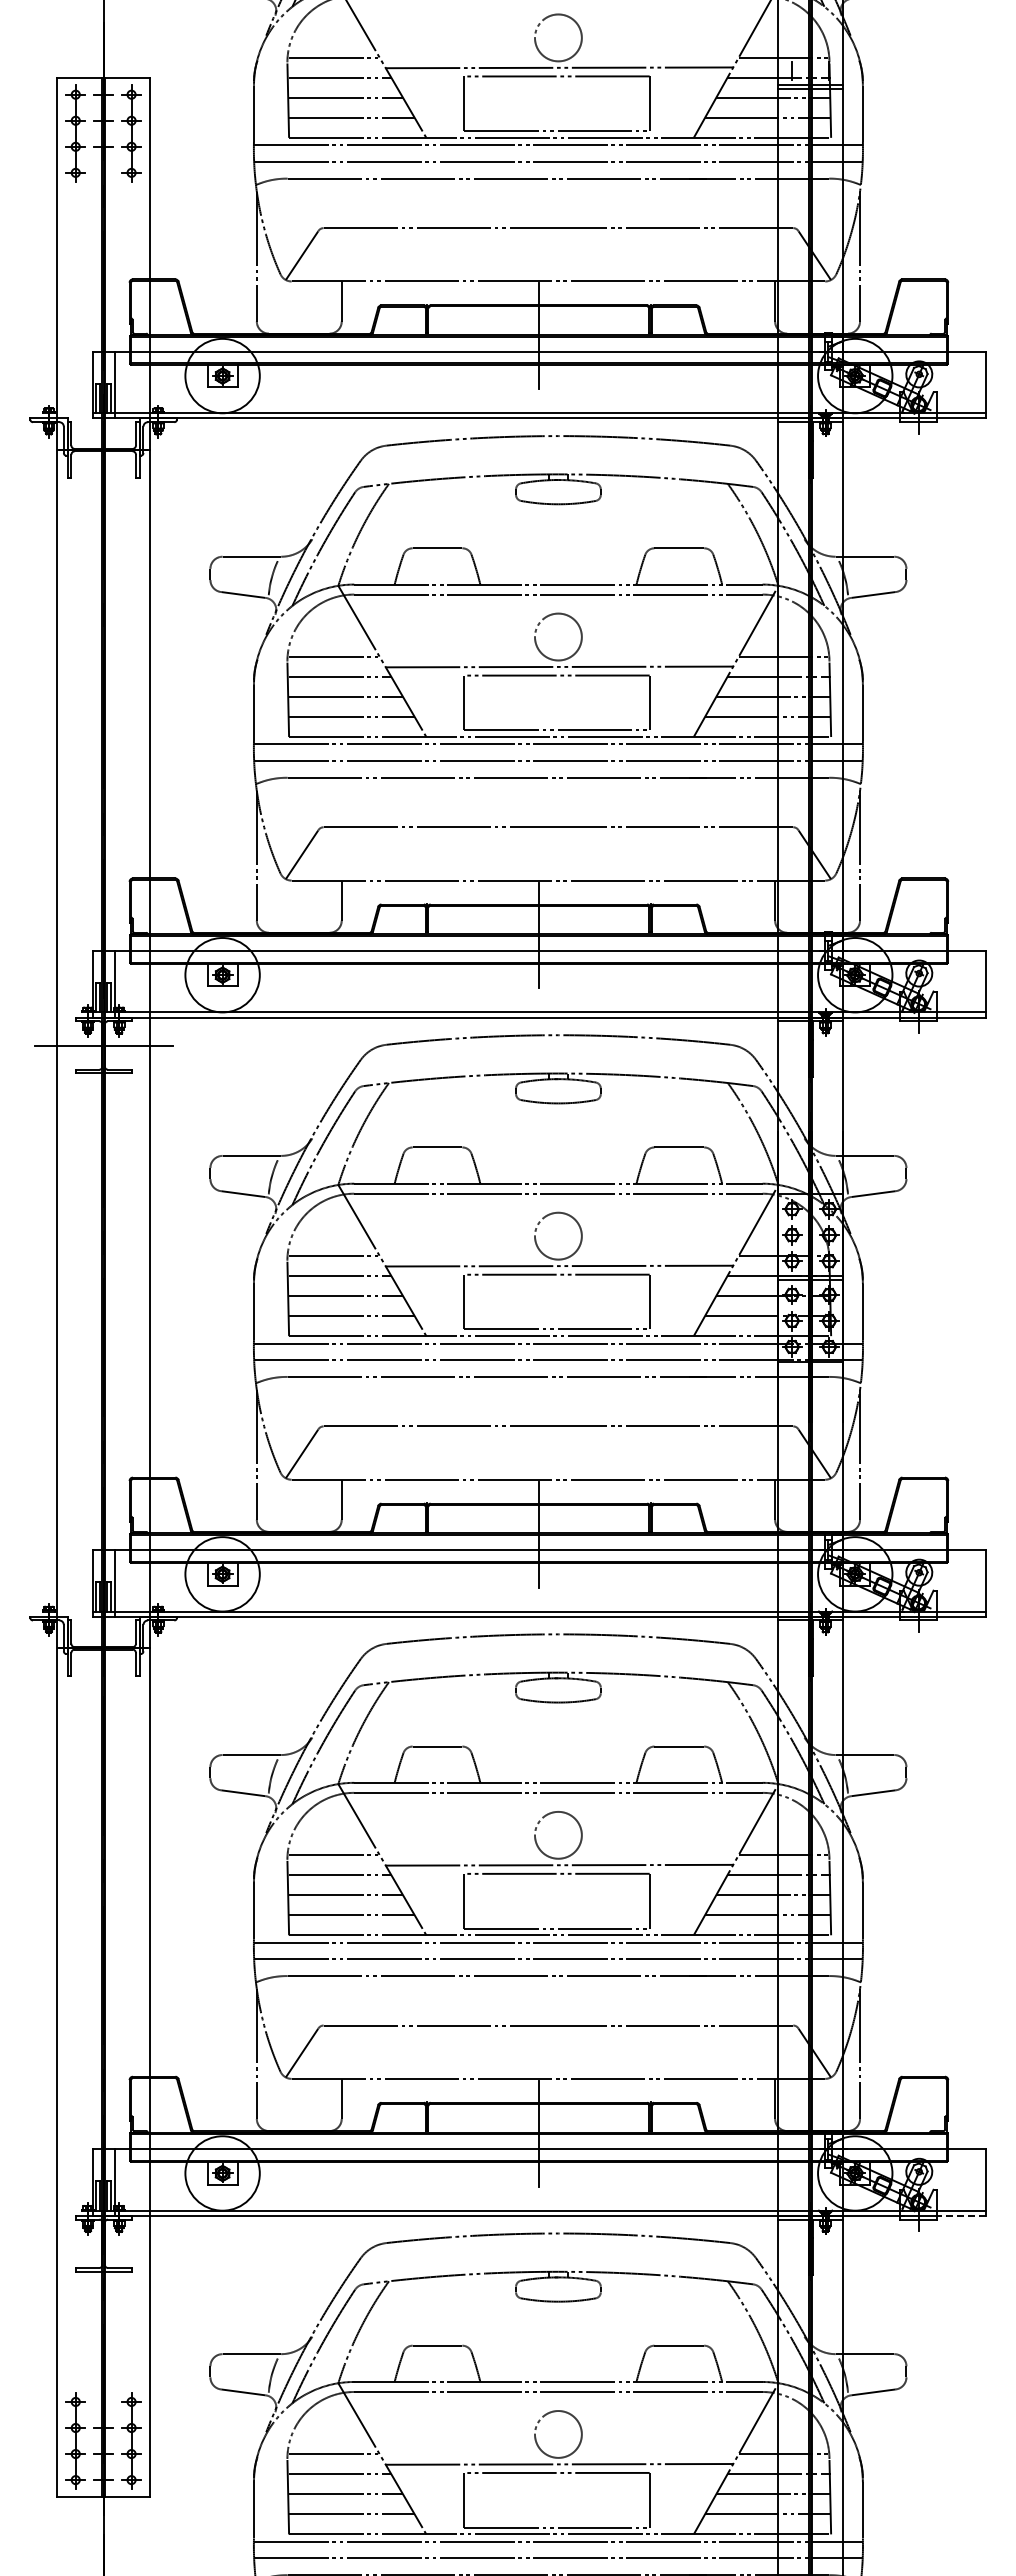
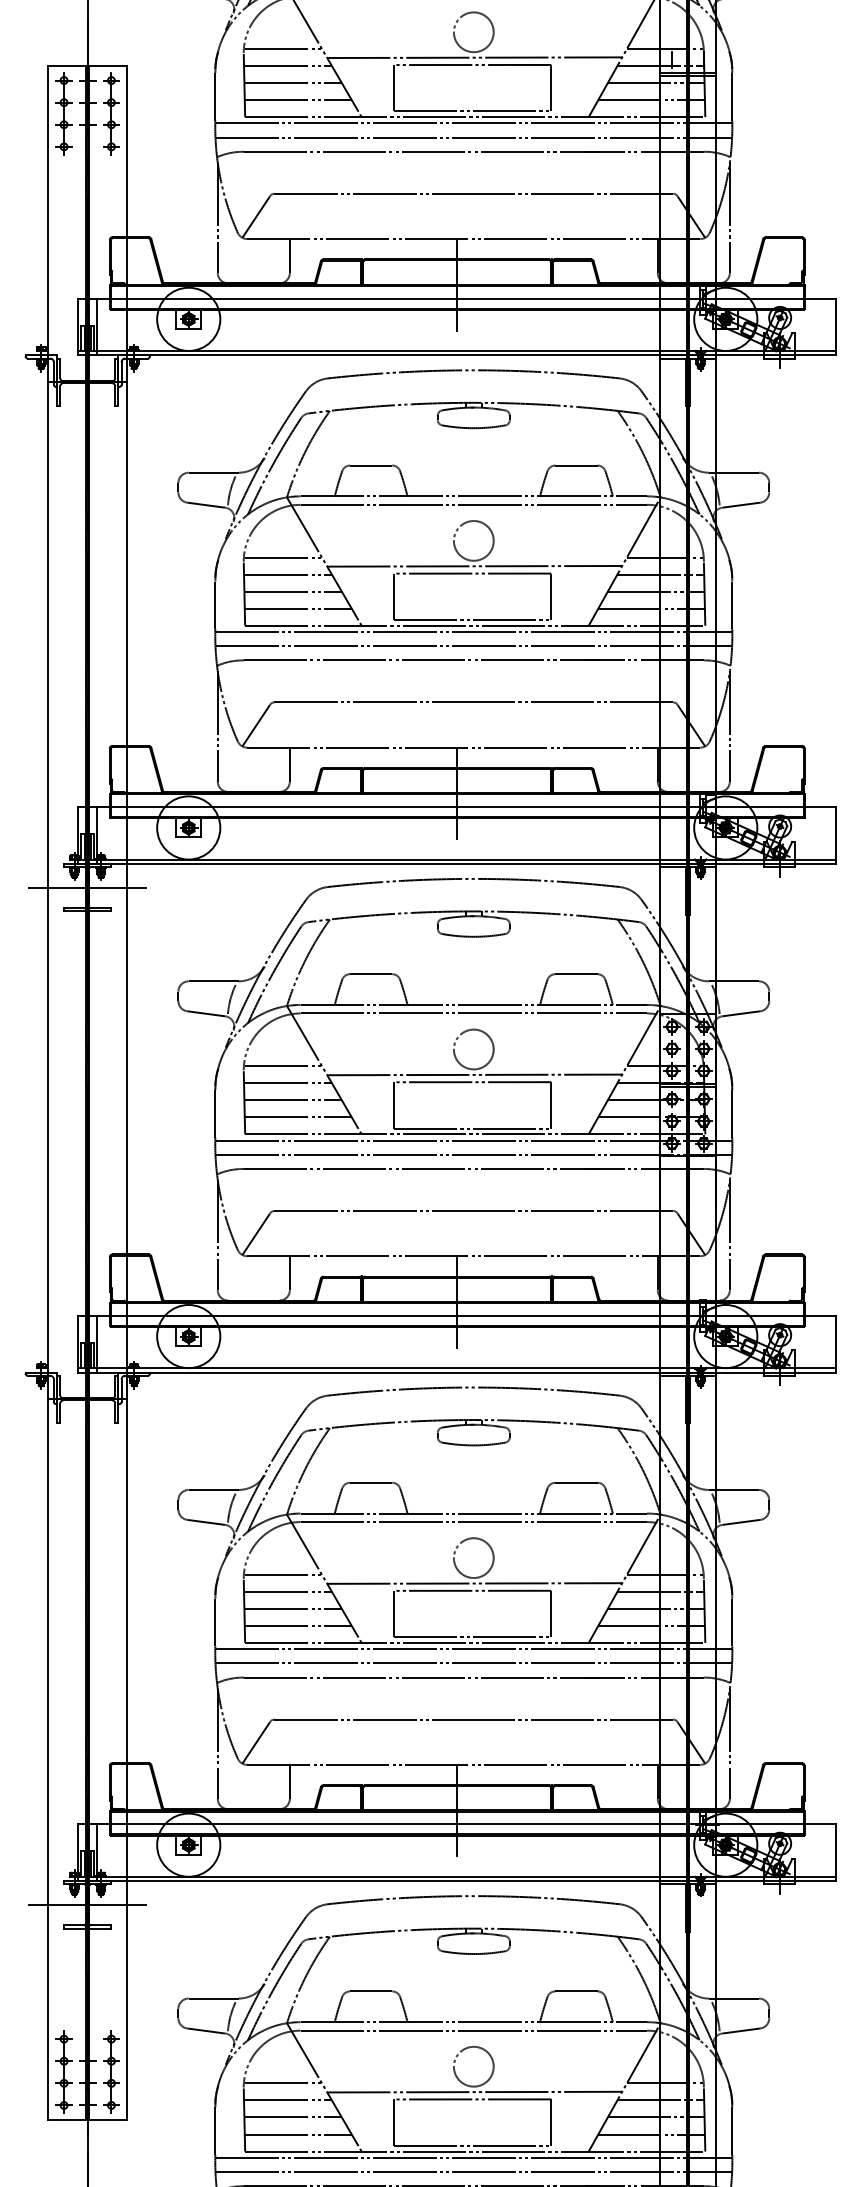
line: (960, 2215) -> (815, 1880), dashed -> solid
line: (103, 2243) -> (87, 1904), added

